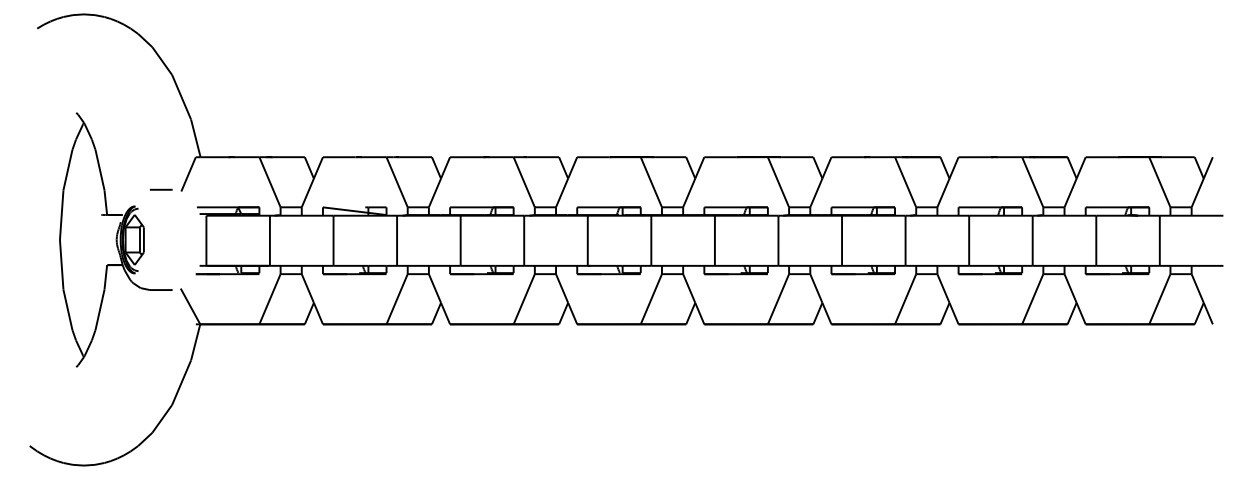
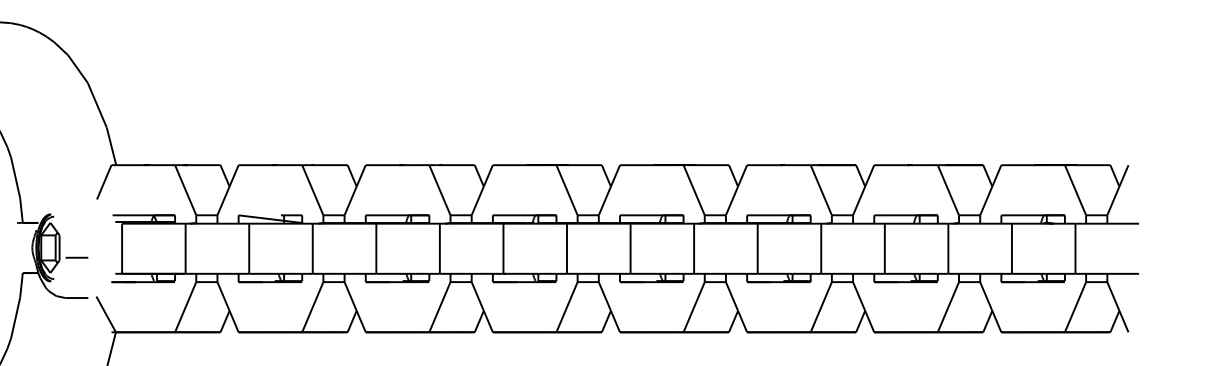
line: (161, 189) -> (77, 257), moved

